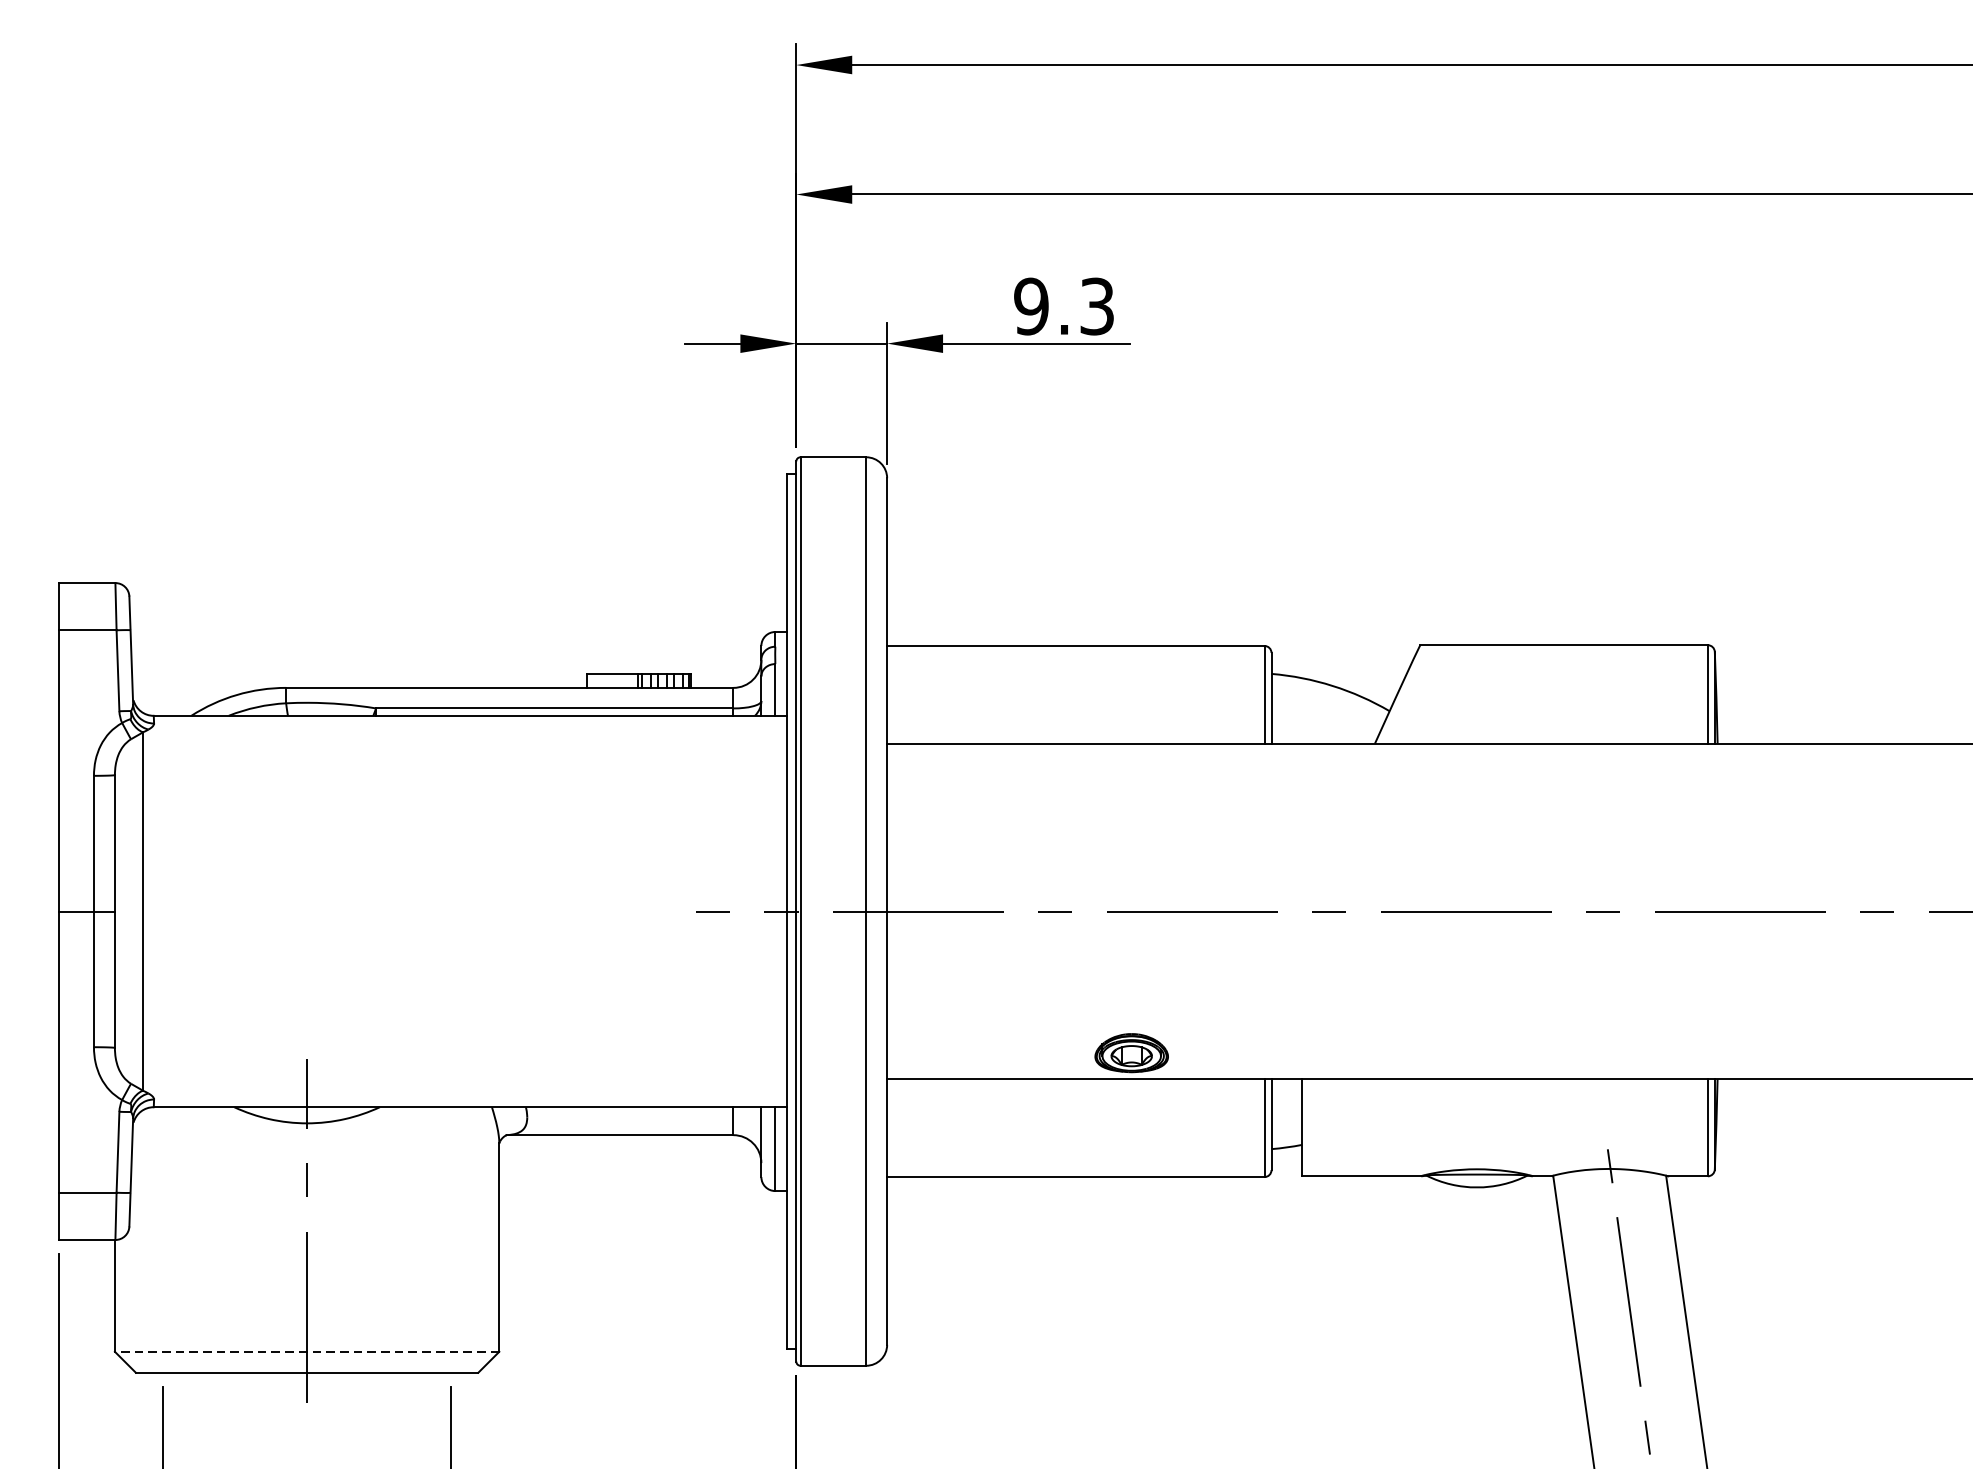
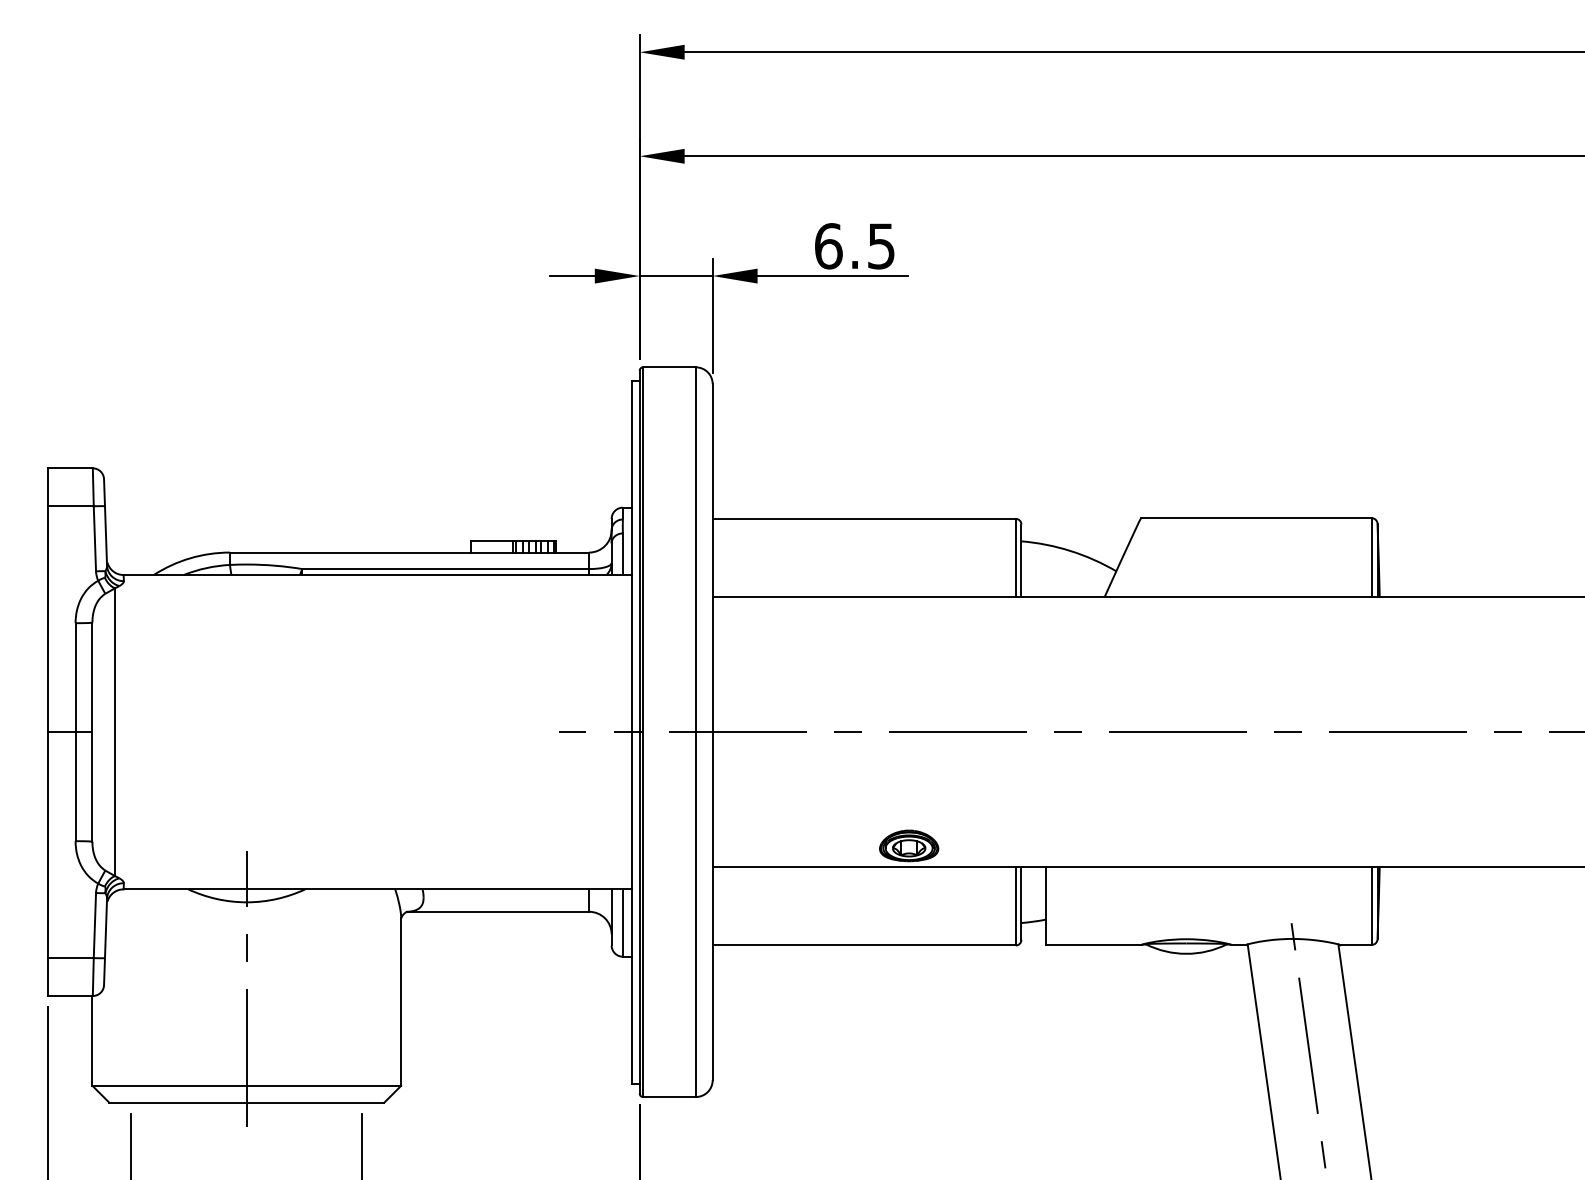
text: (1063, 306) -> (854, 246), 9.3 -> 6.5
line: (306, 1351) -> (246, 1085), dashed -> solid

